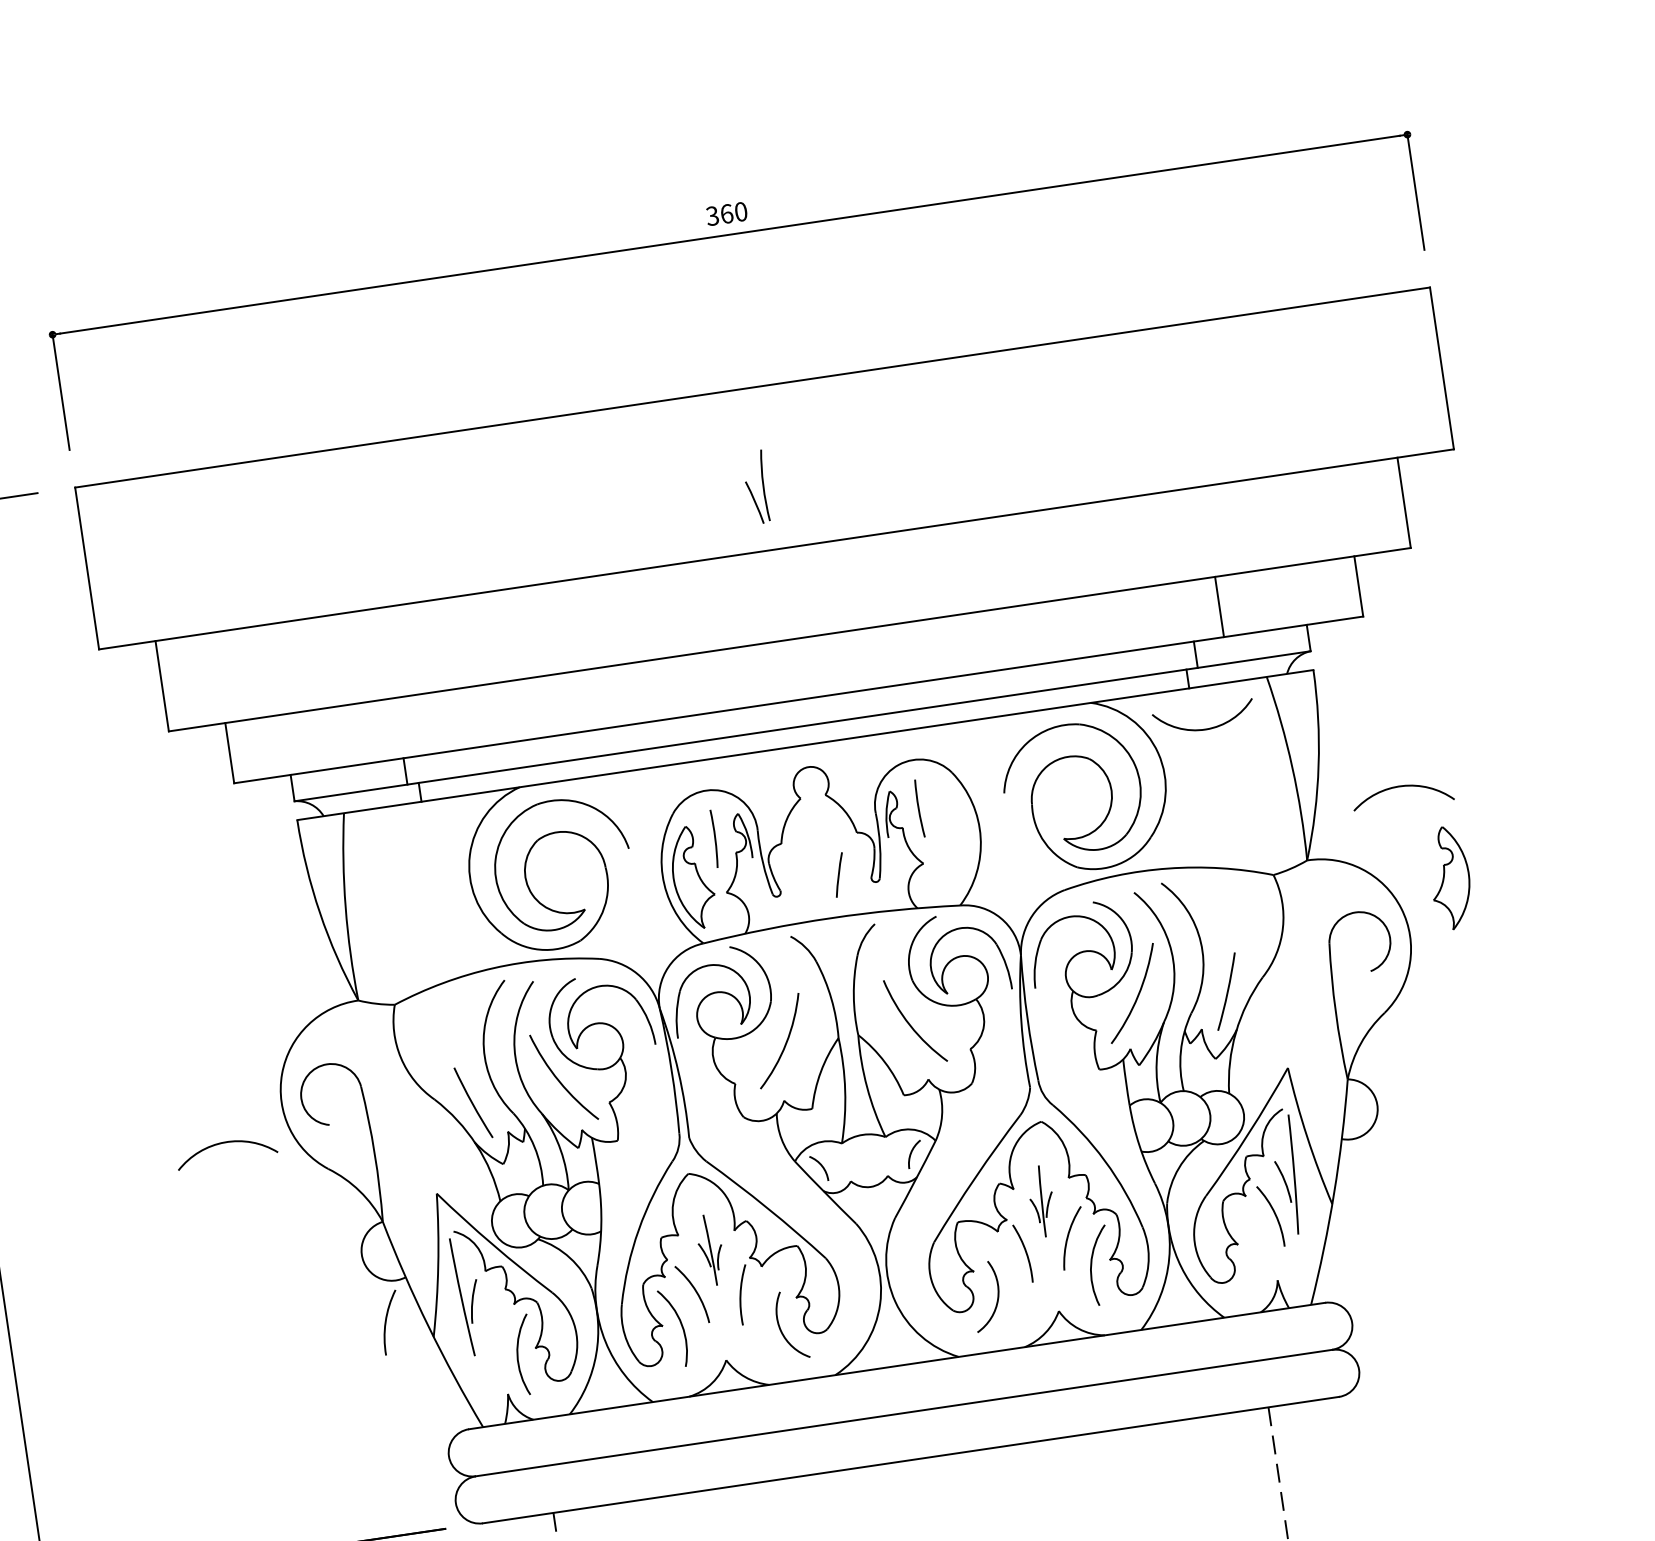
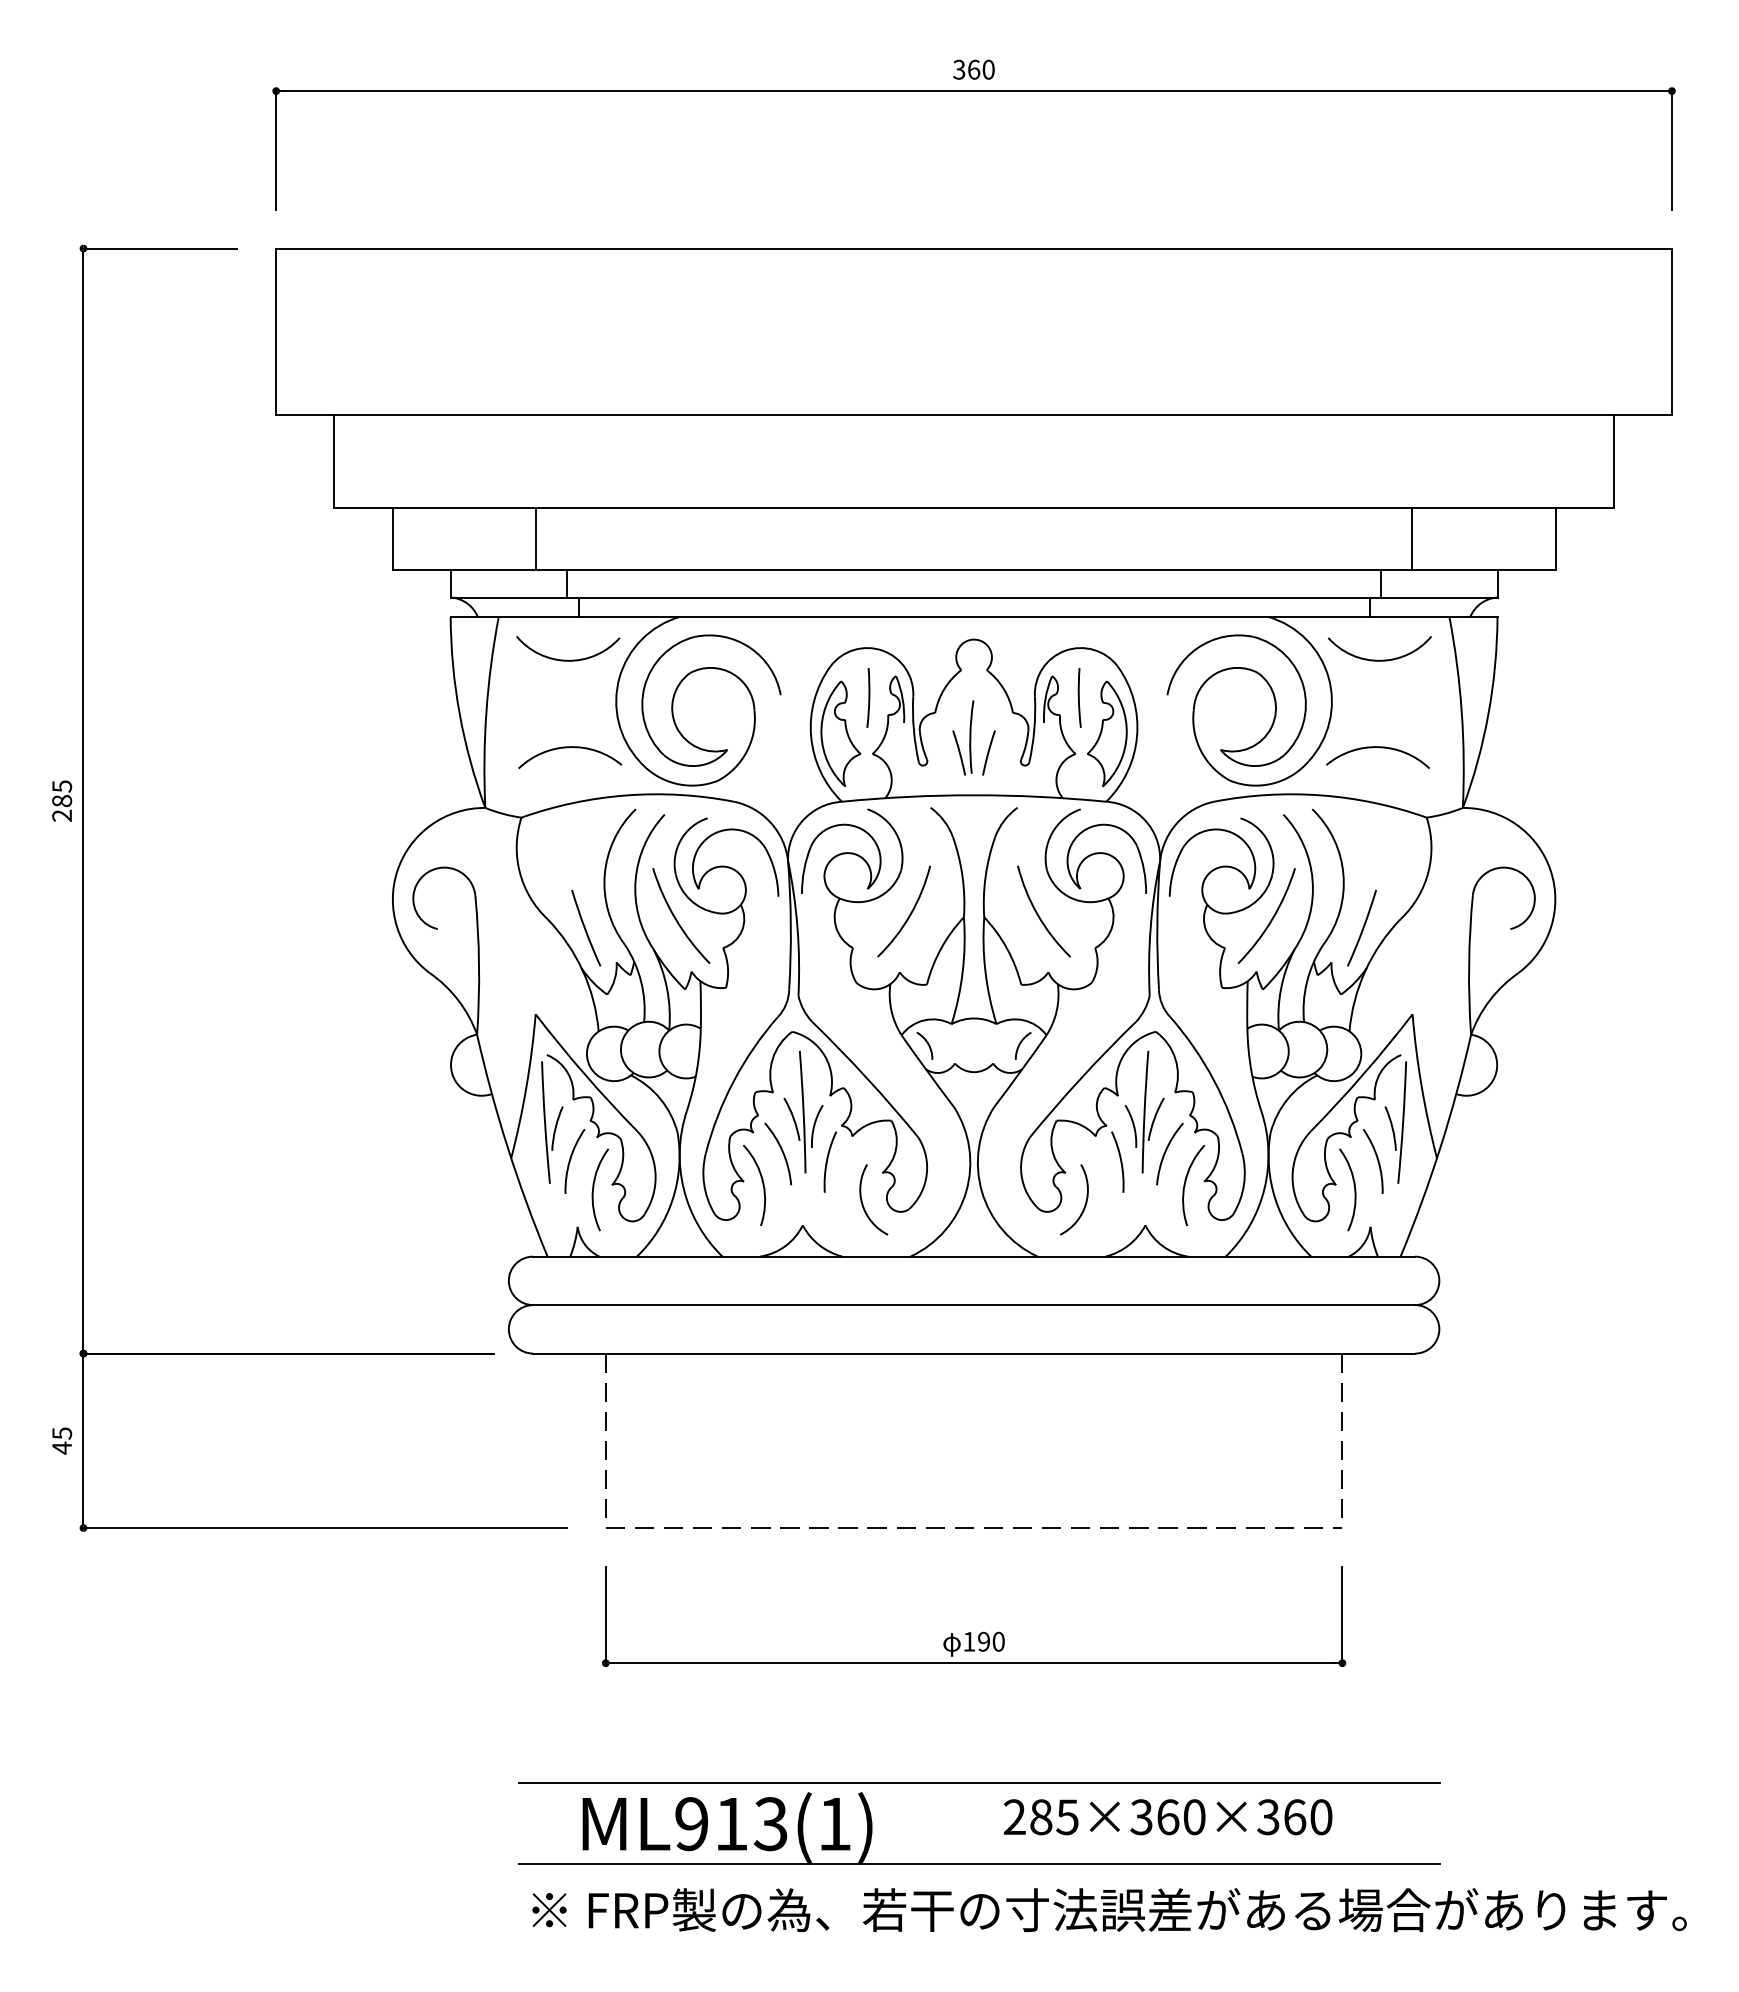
part: (756, 487) -> (963, 737), moved
line: (368, 732) -> (535, 539), added
arc: (1402, 787) -> (1378, 748), moved
arc: (417, 844) -> (568, 659), added
part: (1450, 877) -> (1107, 733), moved
arc: (224, 1143) -> (569, 748), moved
part: (1041, 1201) -> (1144, 1112), size x1.67
arc: (1256, 1246) -> (1354, 1189), added
part: (710, 1249) -> (803, 1111), size x1.67
arc: (387, 1321) -> (571, 1159), moved

